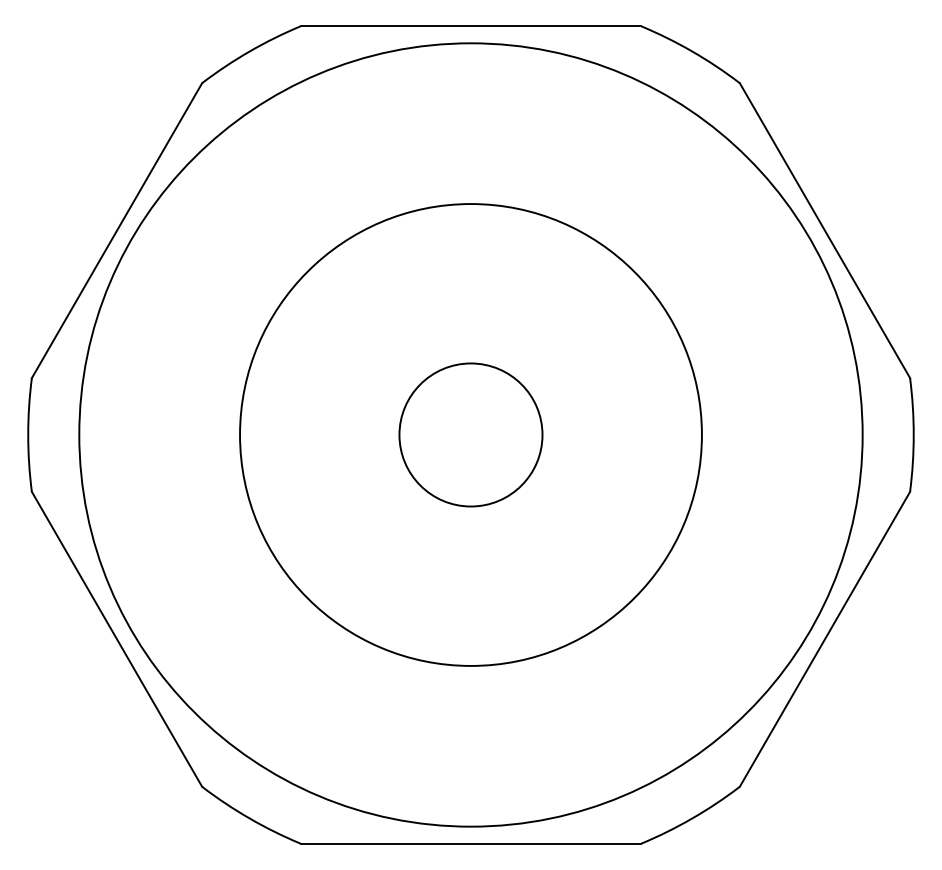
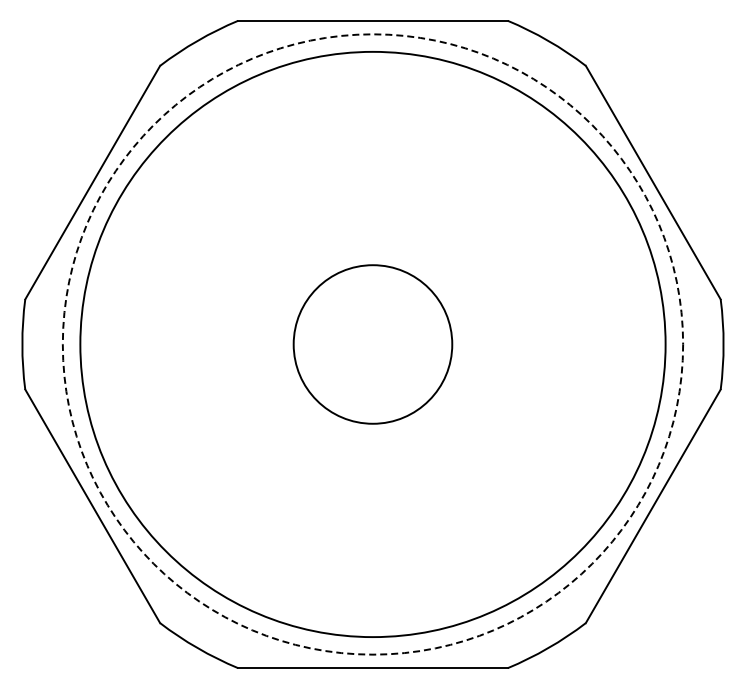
circle: (470, 435) -> (372, 344), size x1.4
circle: (470, 435) -> (372, 344), size x1.6
circle: (470, 435) -> (372, 344), solid -> dashed

